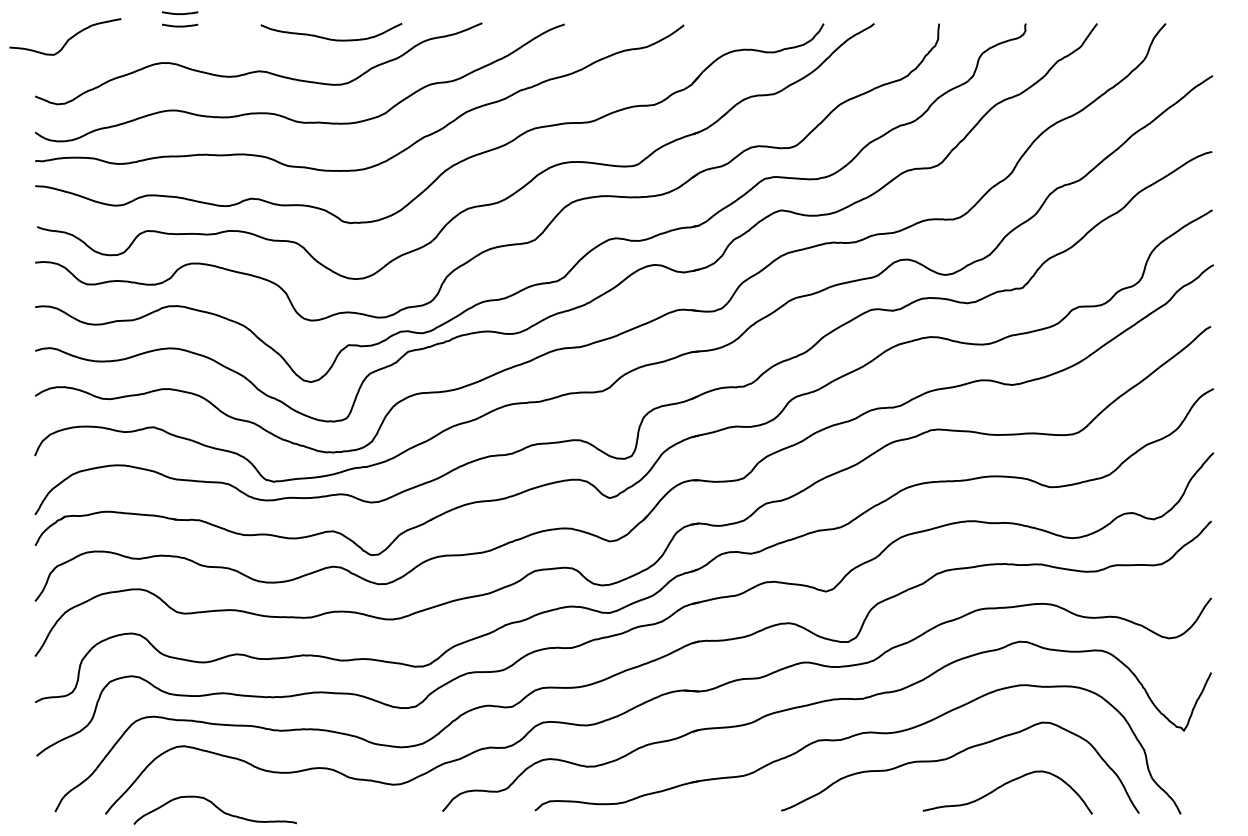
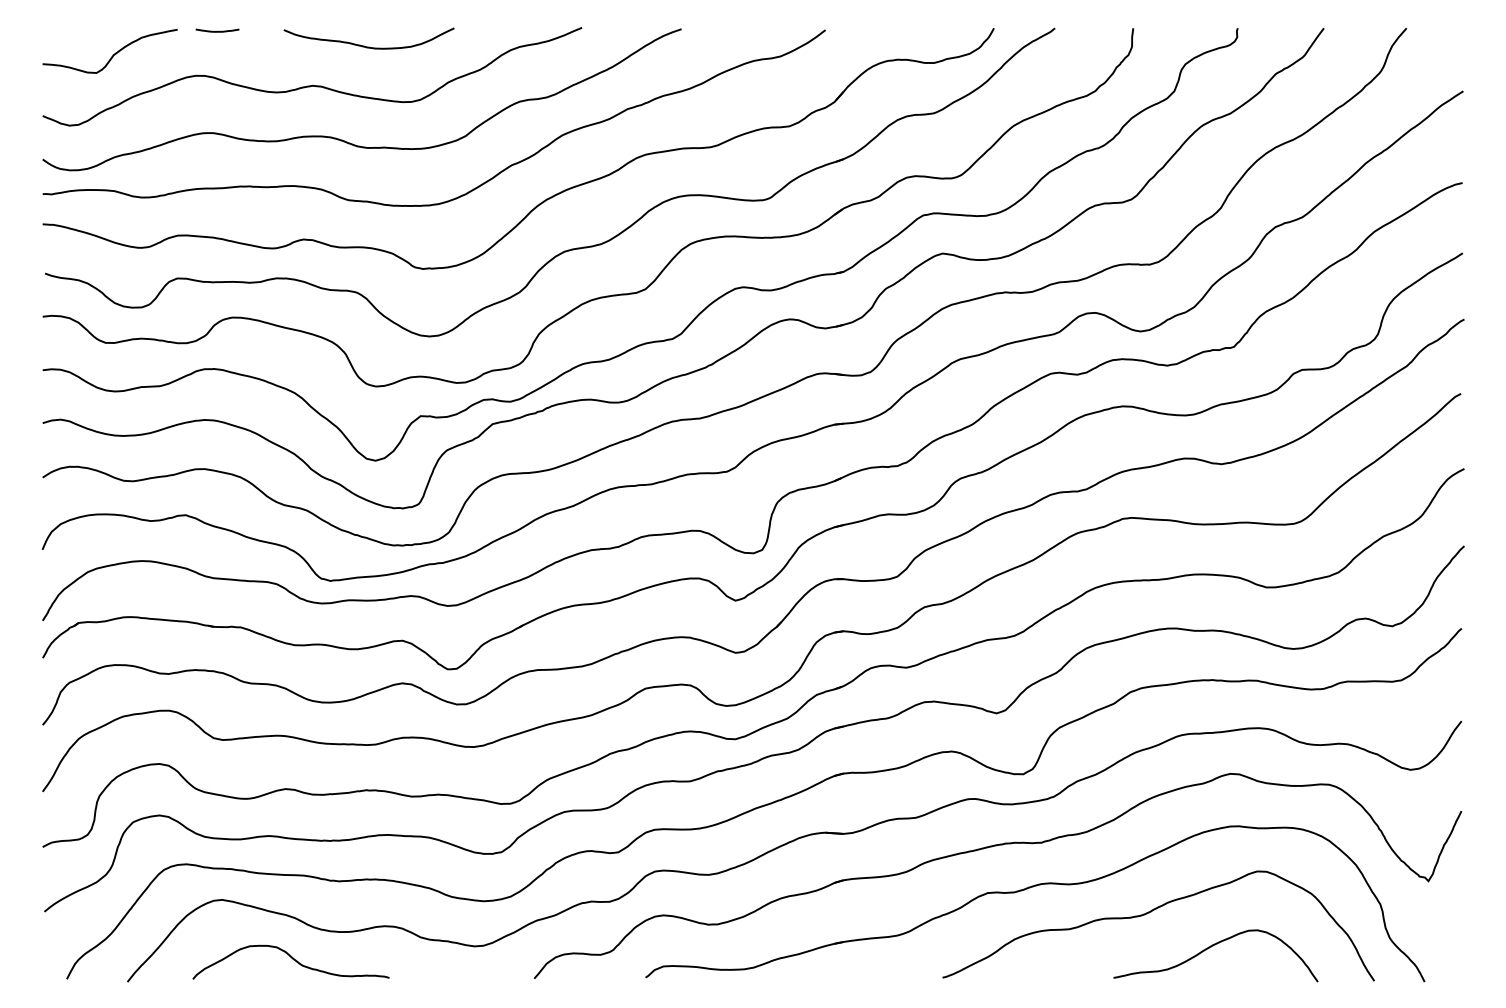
curve: (180, 13) -> (217, 15), removed
curve: (330, 38) -> (368, 46), moved
curve: (68, 39) -> (113, 54), moved
curve: (216, 808) -> (292, 959), moved

